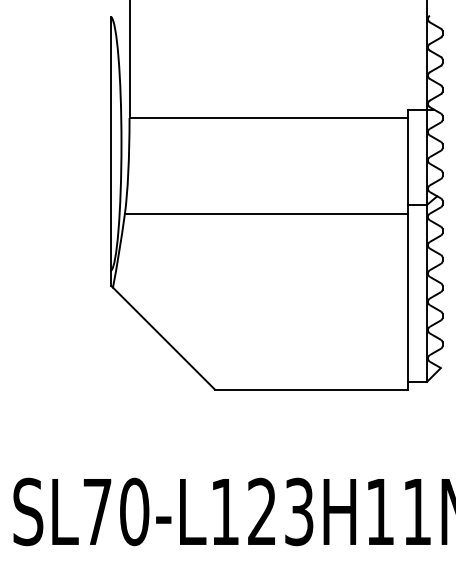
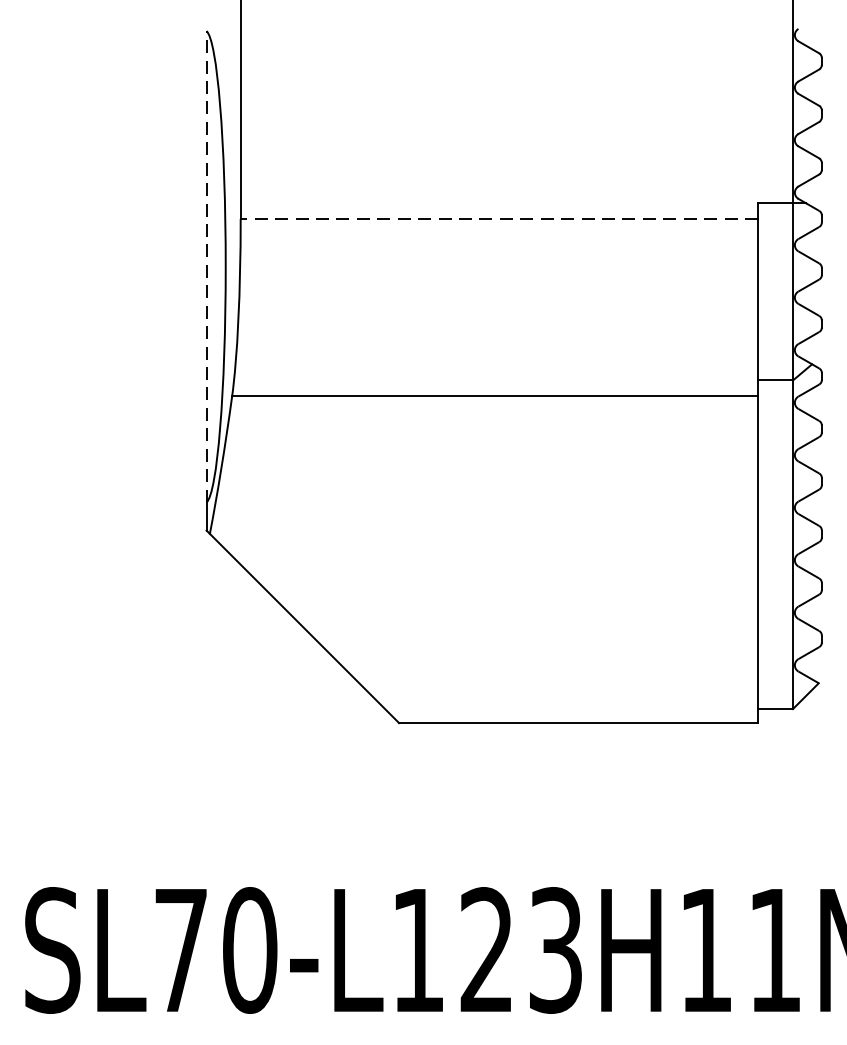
line: (268, 117) -> (498, 217), solid -> dashed
line: (111, 143) -> (207, 266), solid -> dashed

